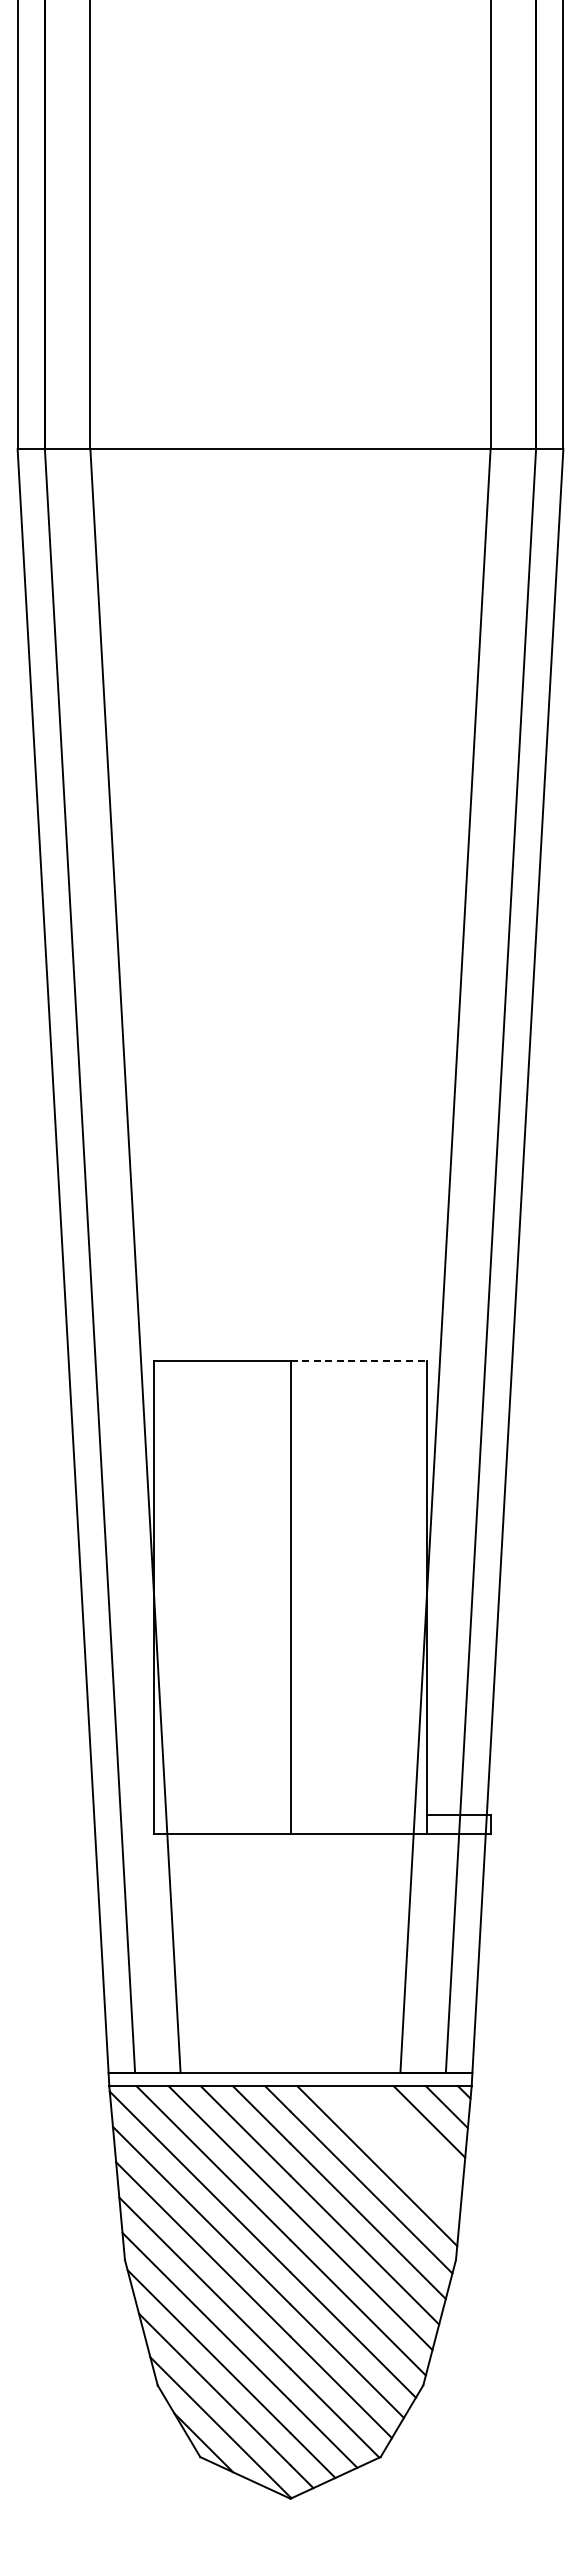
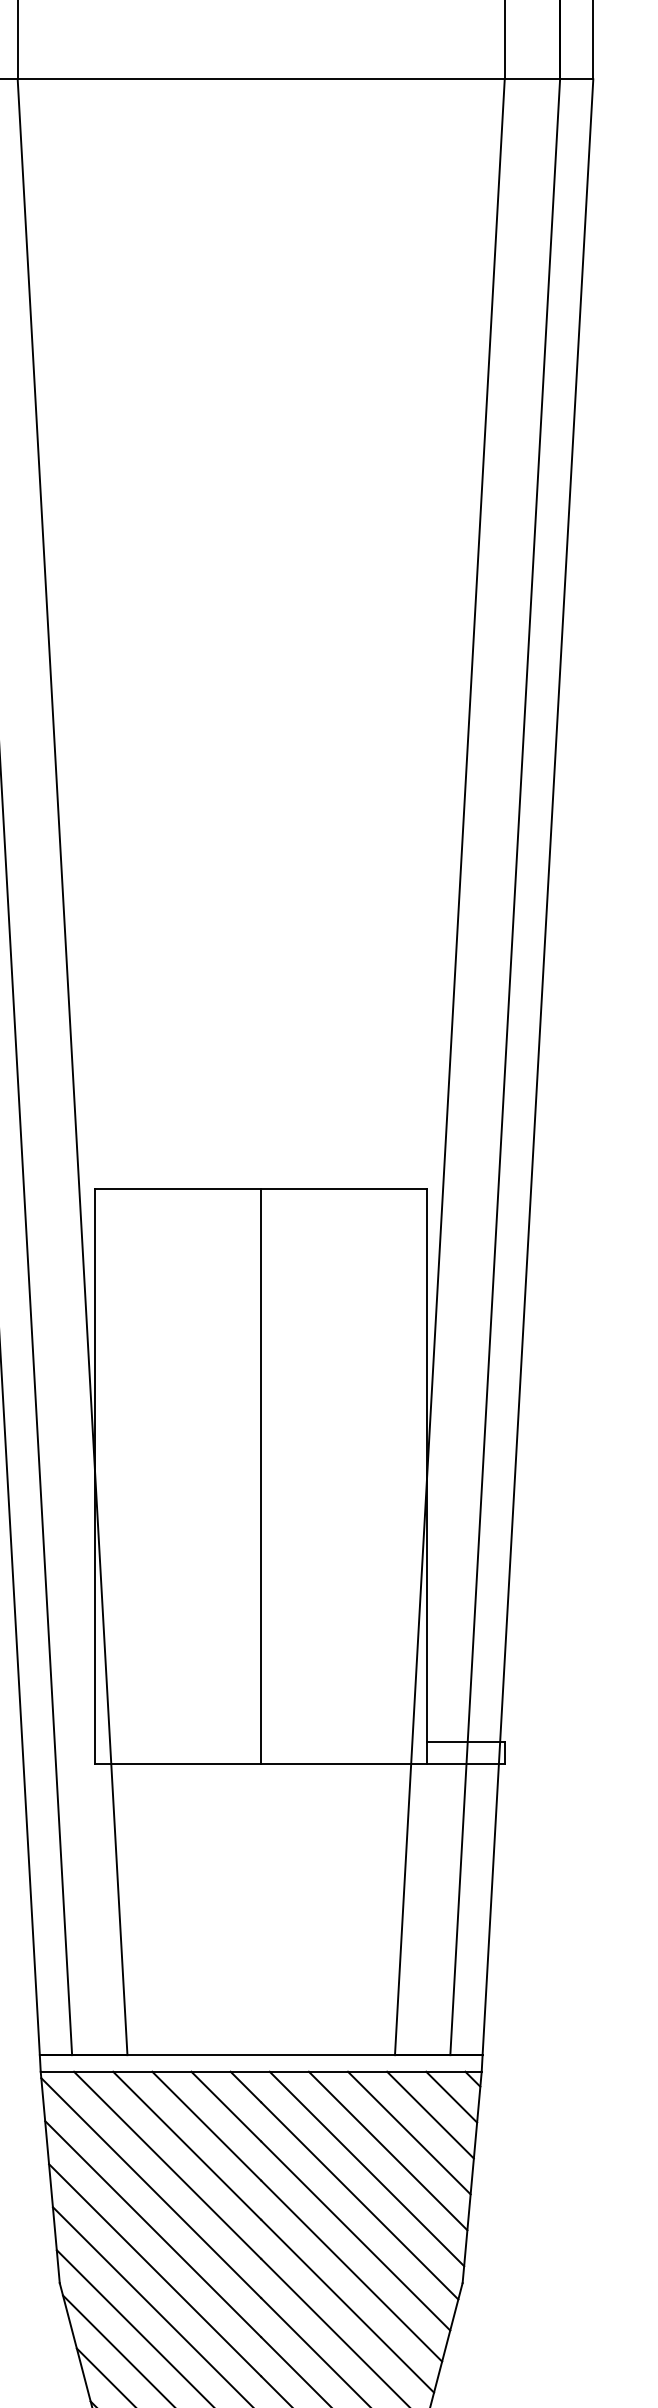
line: (359, 1360) -> (345, 1188), dashed -> solid
line: (411, 2136) -> (408, 2132), added
line: (394, 2151) -> (387, 2151), added

